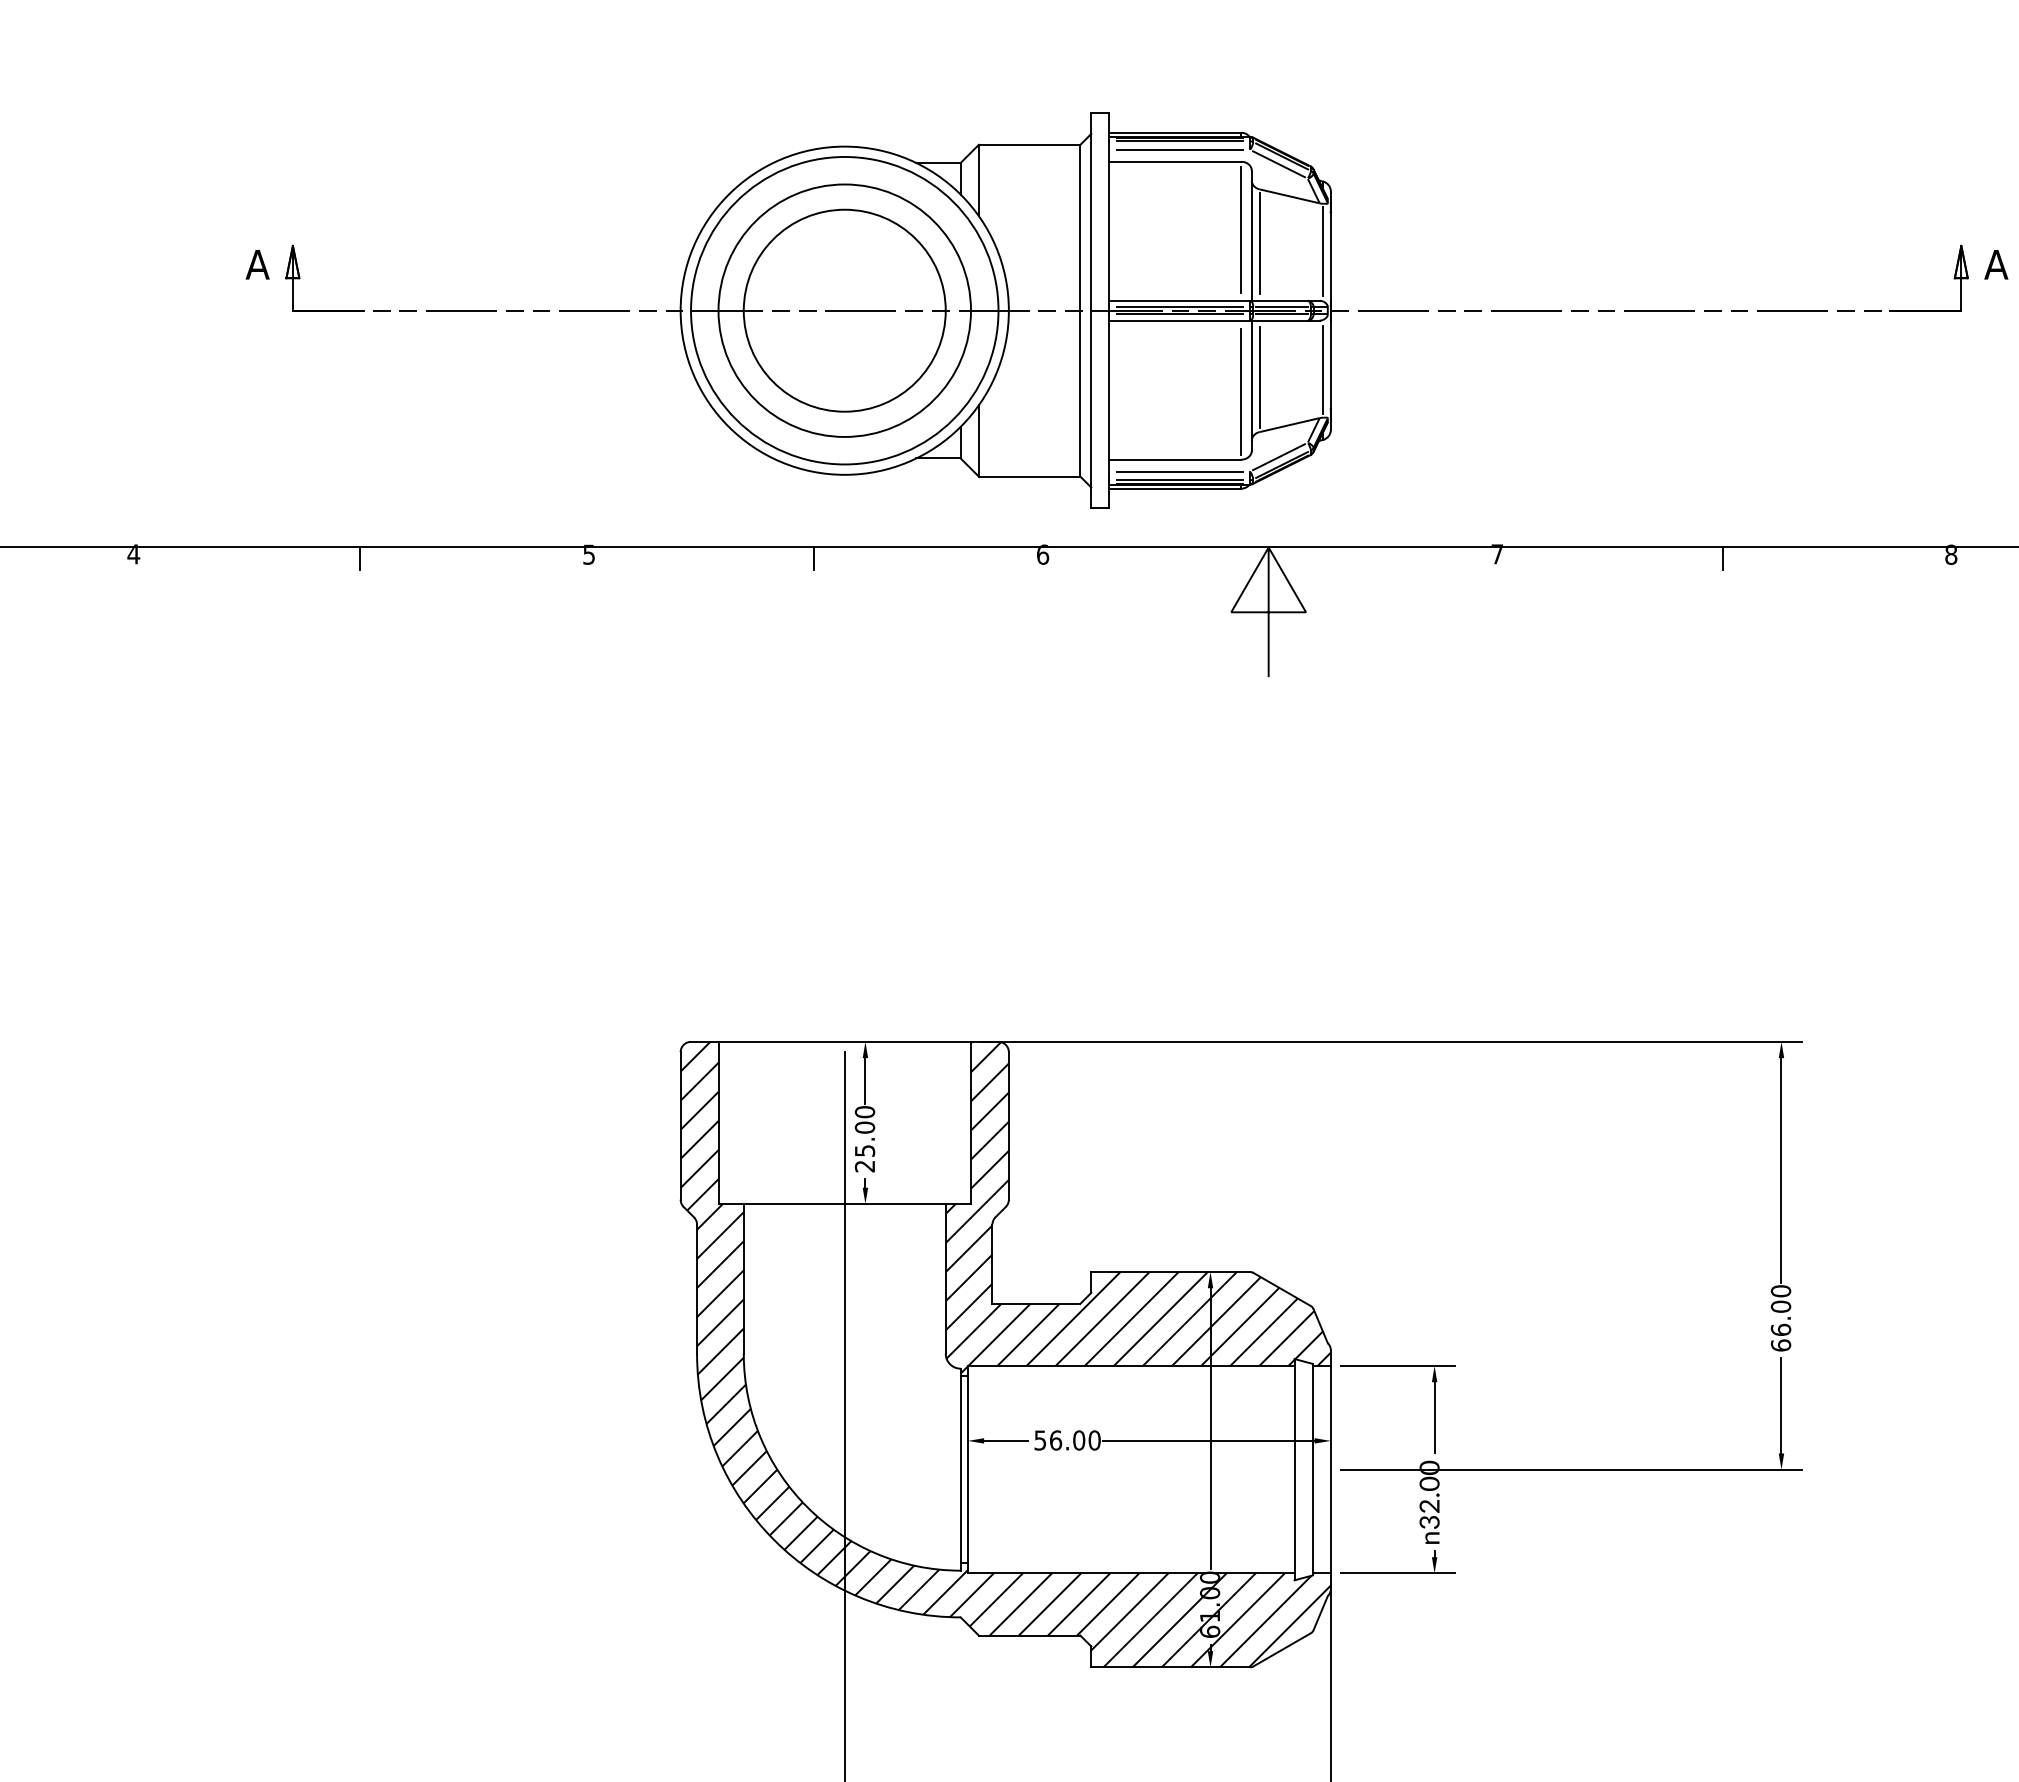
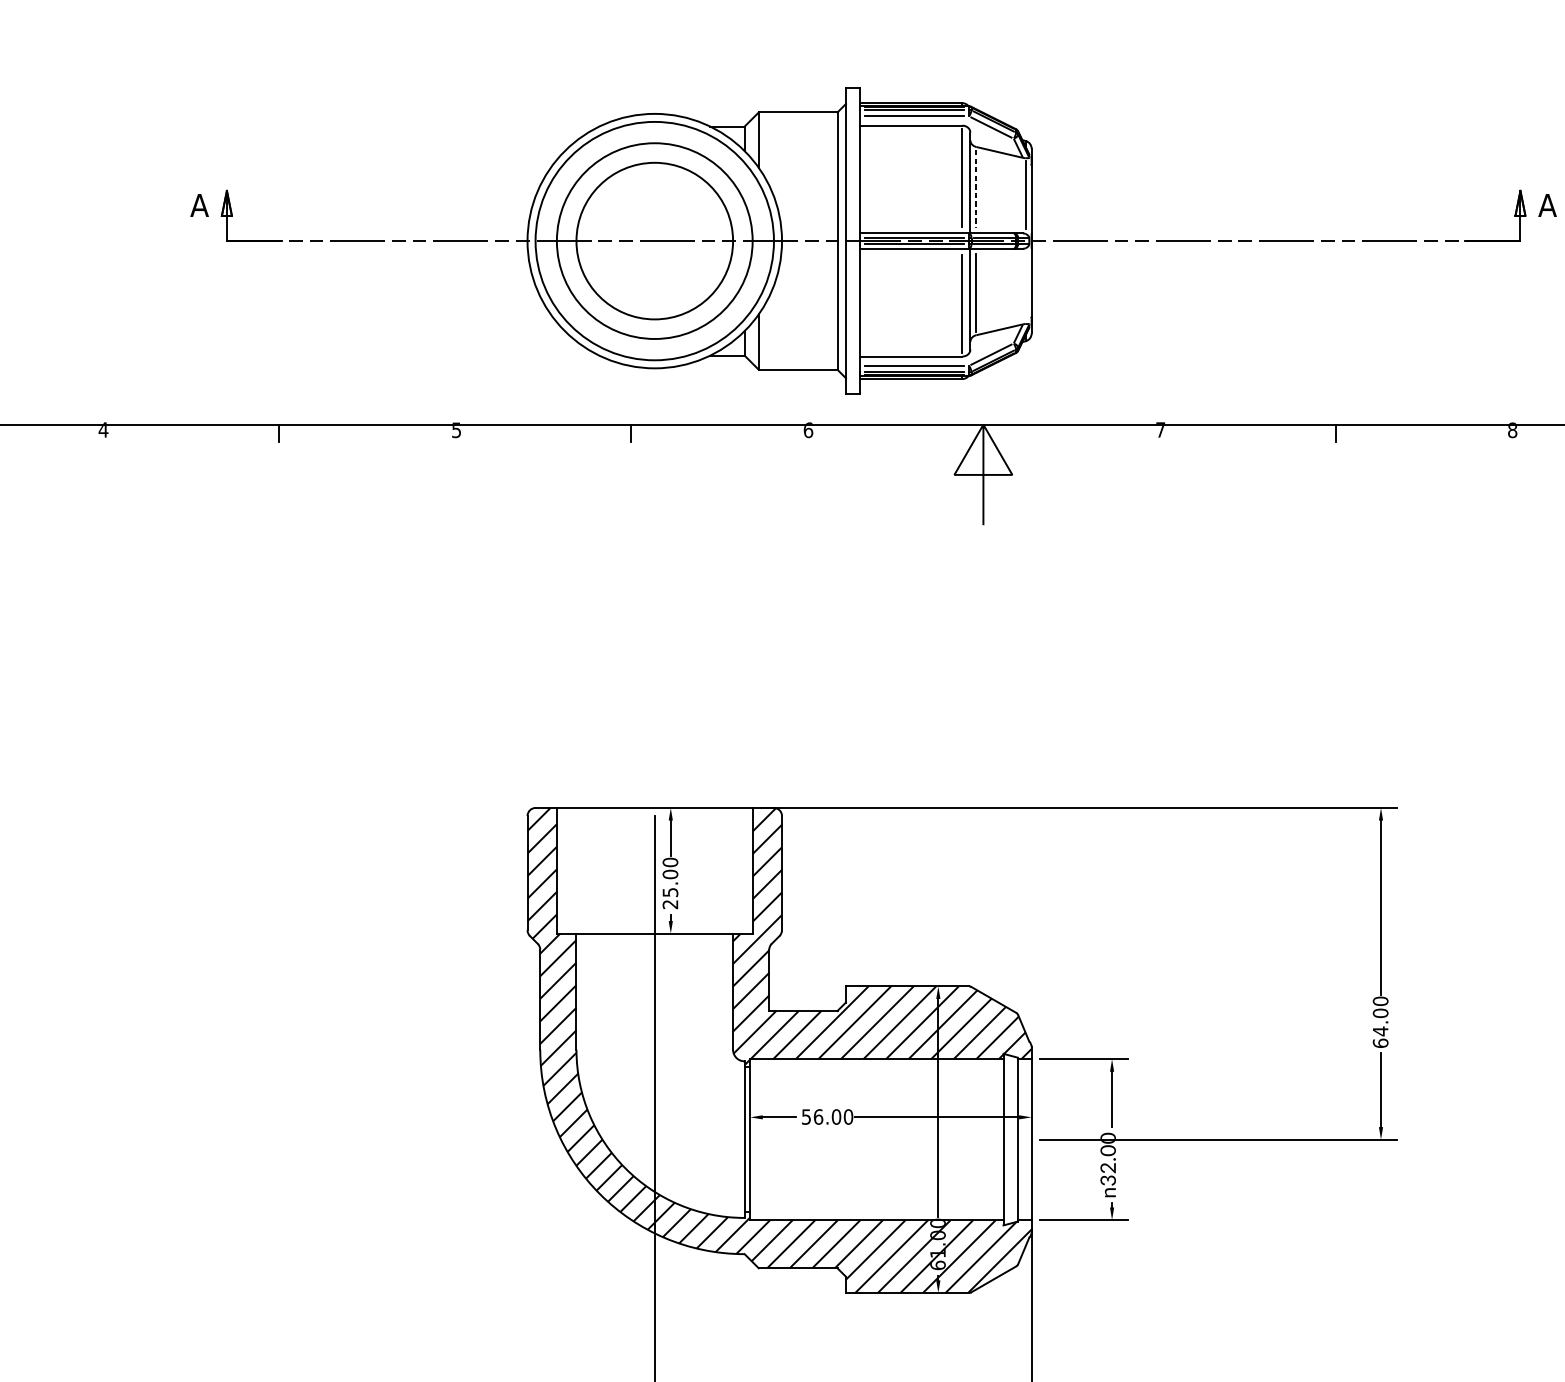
line: (1259, 243) -> (976, 188), solid -> dashed
line: (1323, 369) -> (1025, 286), removed
text: (1780, 1329) -> (1380, 1030), 66.00 -> 64.00

